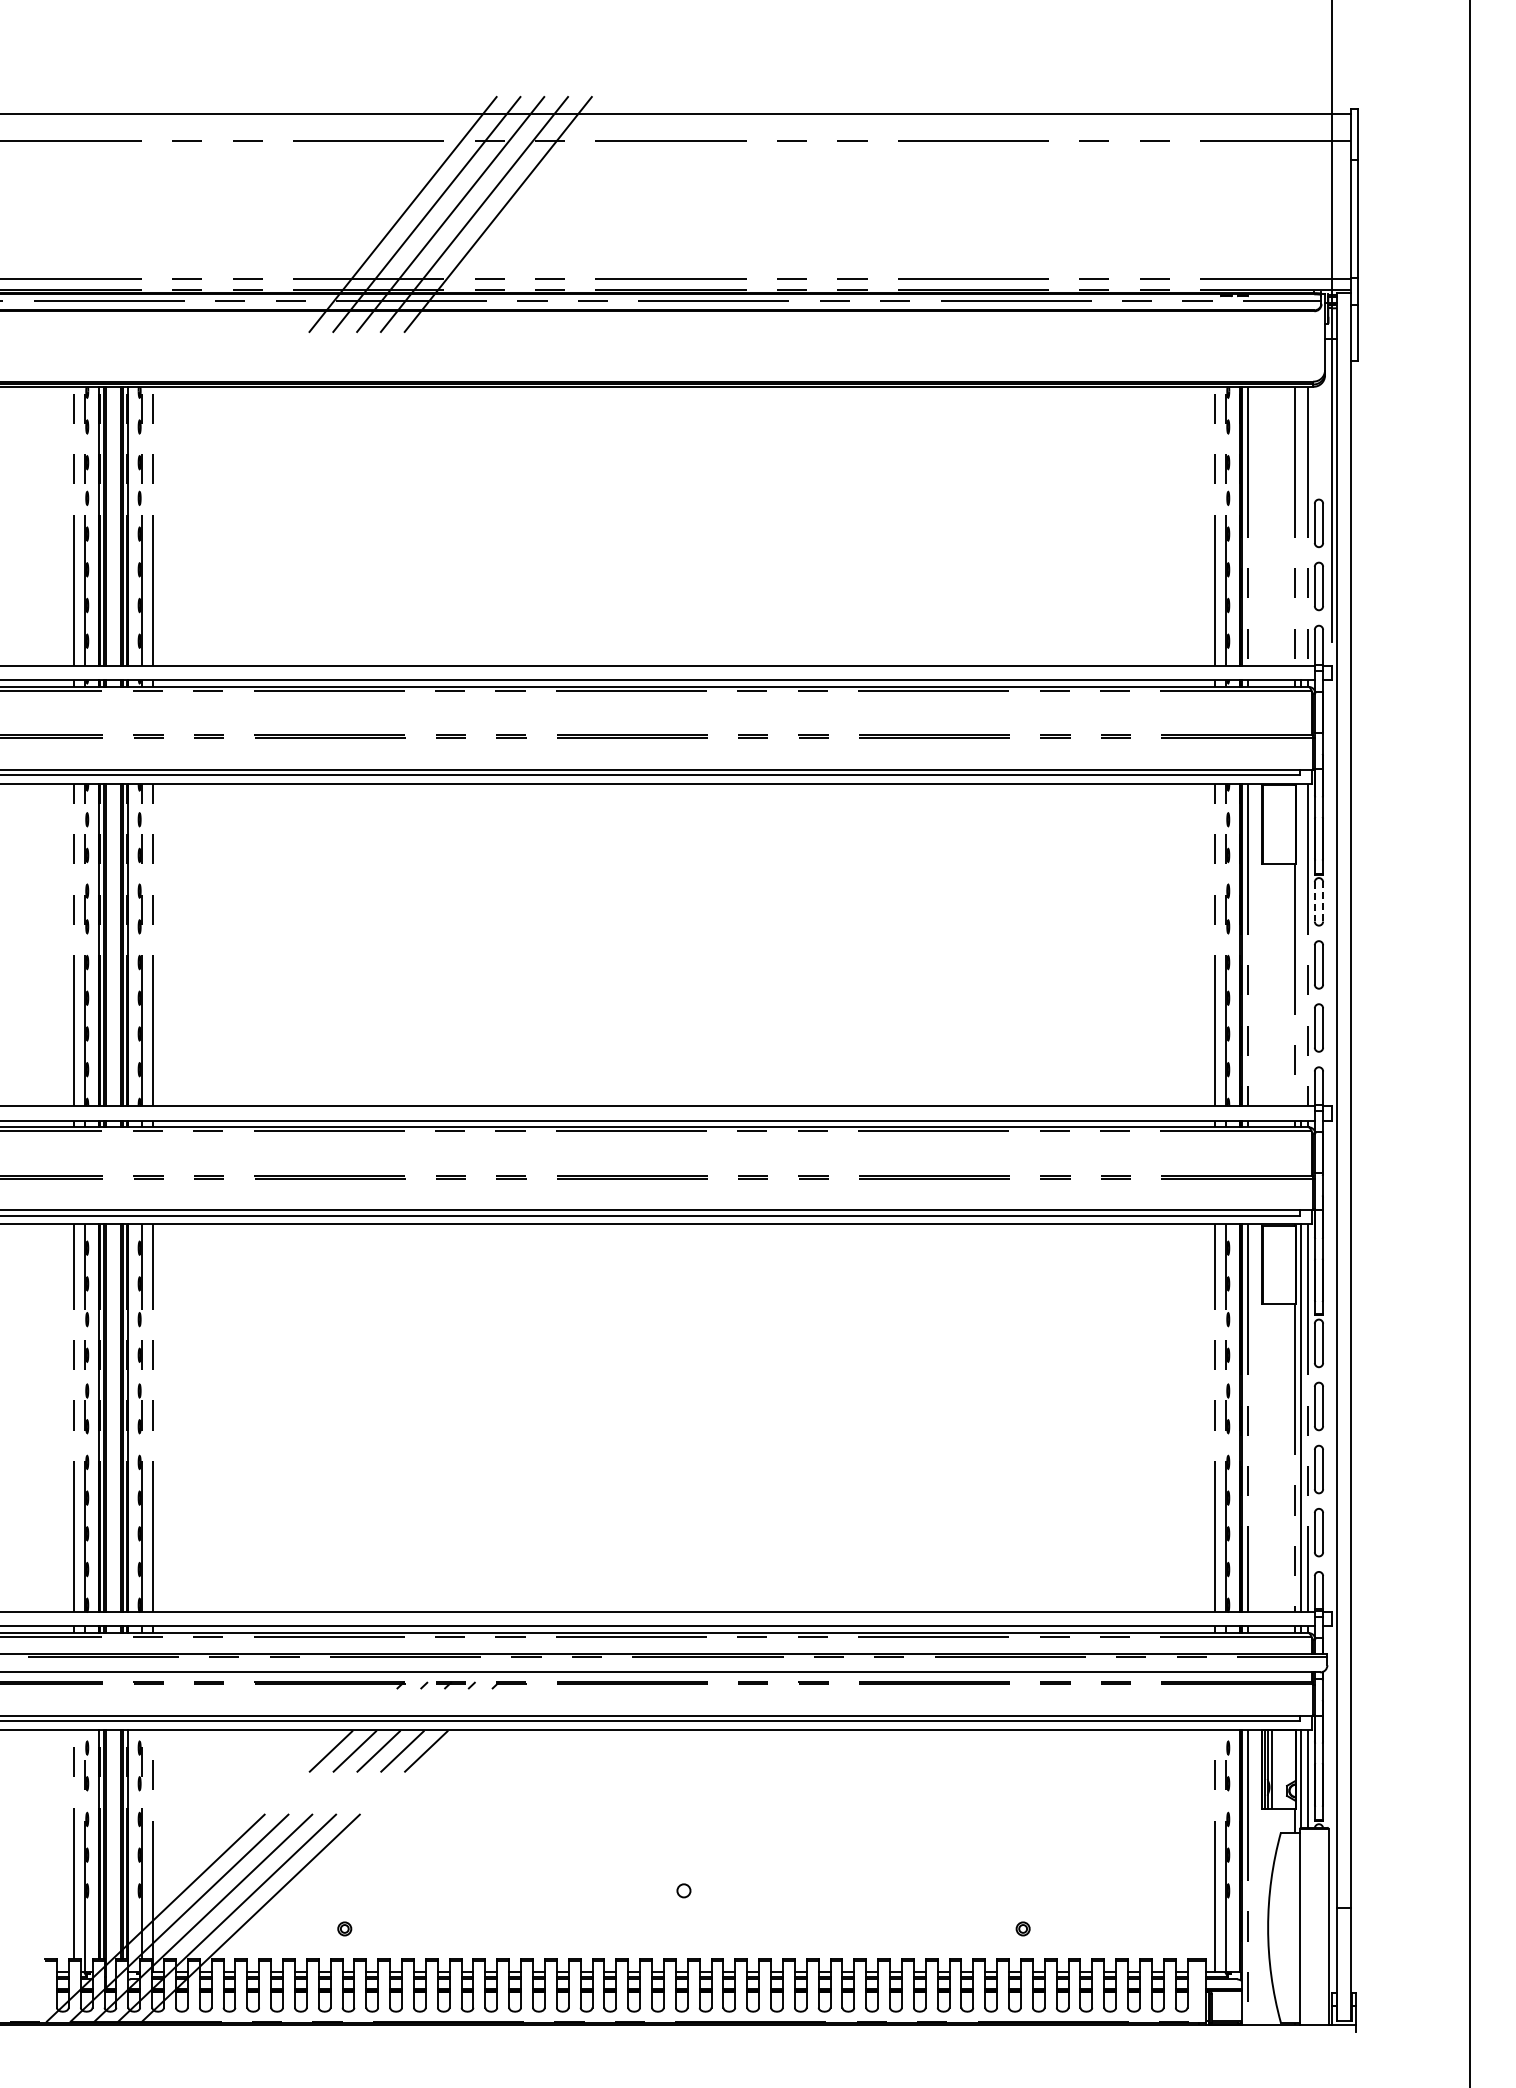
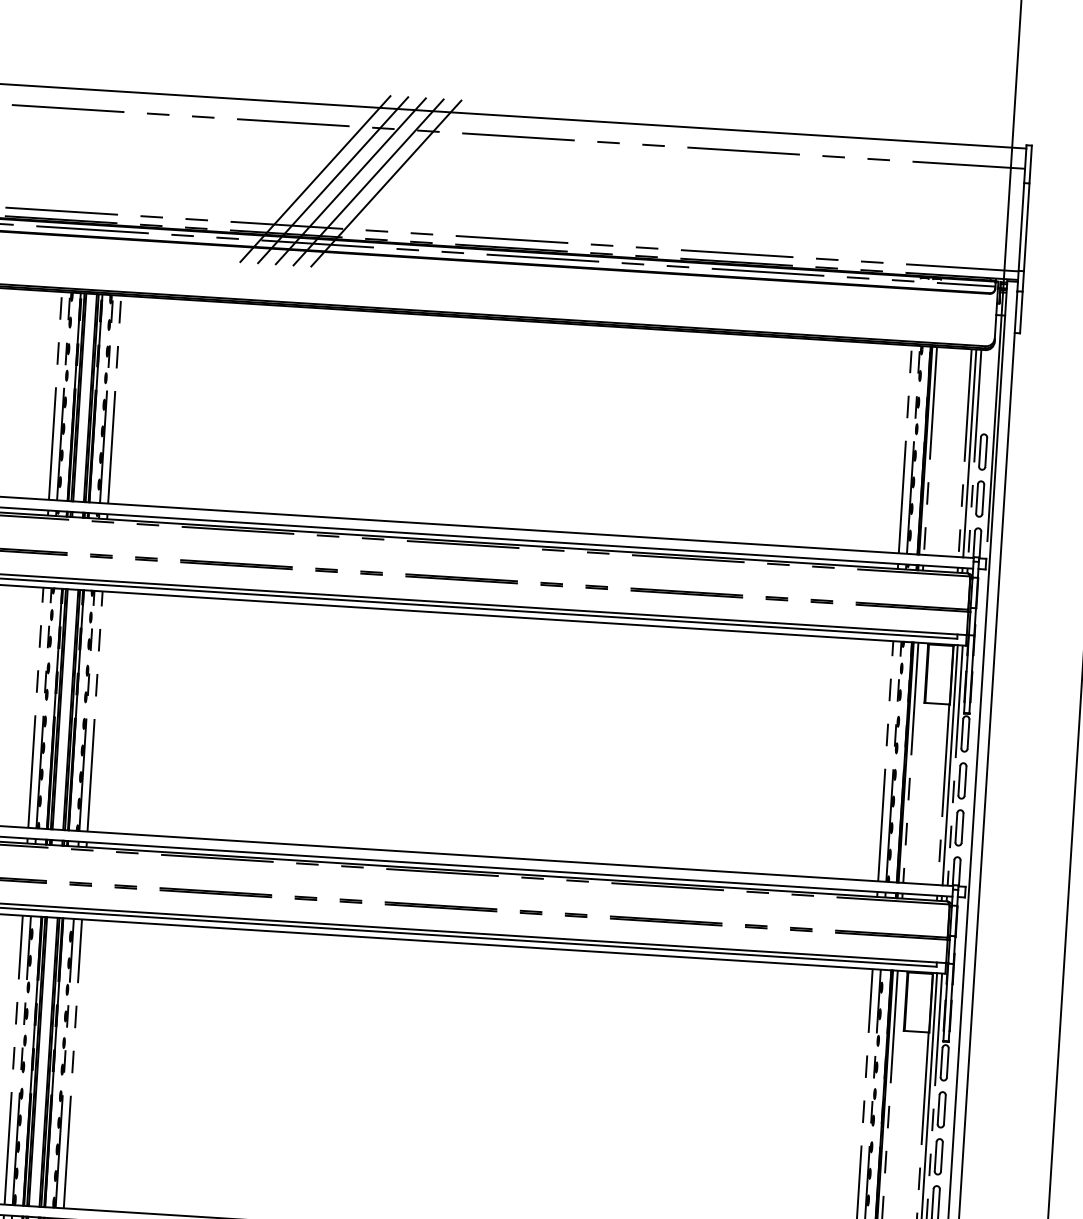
line: (1301, 525) -> (970, 452), added
line: (1314, 901) -> (962, 733), dashed -> solid
line: (1323, 901) -> (968, 733), dashed -> solid
line: (1301, 944) -> (950, 764), added

